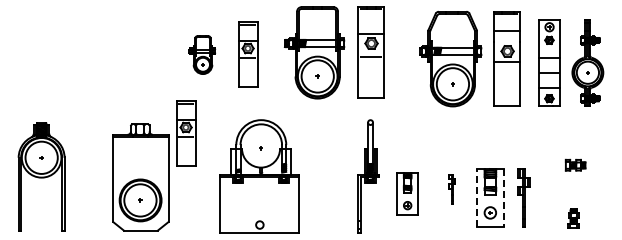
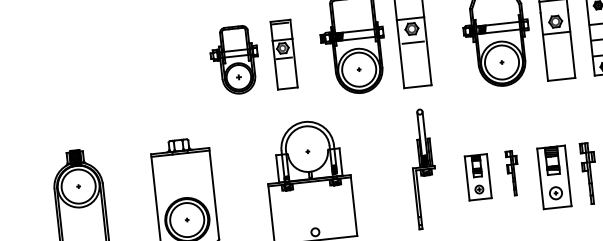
part: (201, 54) -> (234, 59), size x1.67
part: (186, 133) -> (227, 144), removed
part: (451, 189) -> (512, 173), size x1.43
part: (407, 193) -> (477, 176), moved
line: (477, 197) -> (540, 178), dashed -> solid
line: (503, 197) -> (567, 175), dashed -> solid

